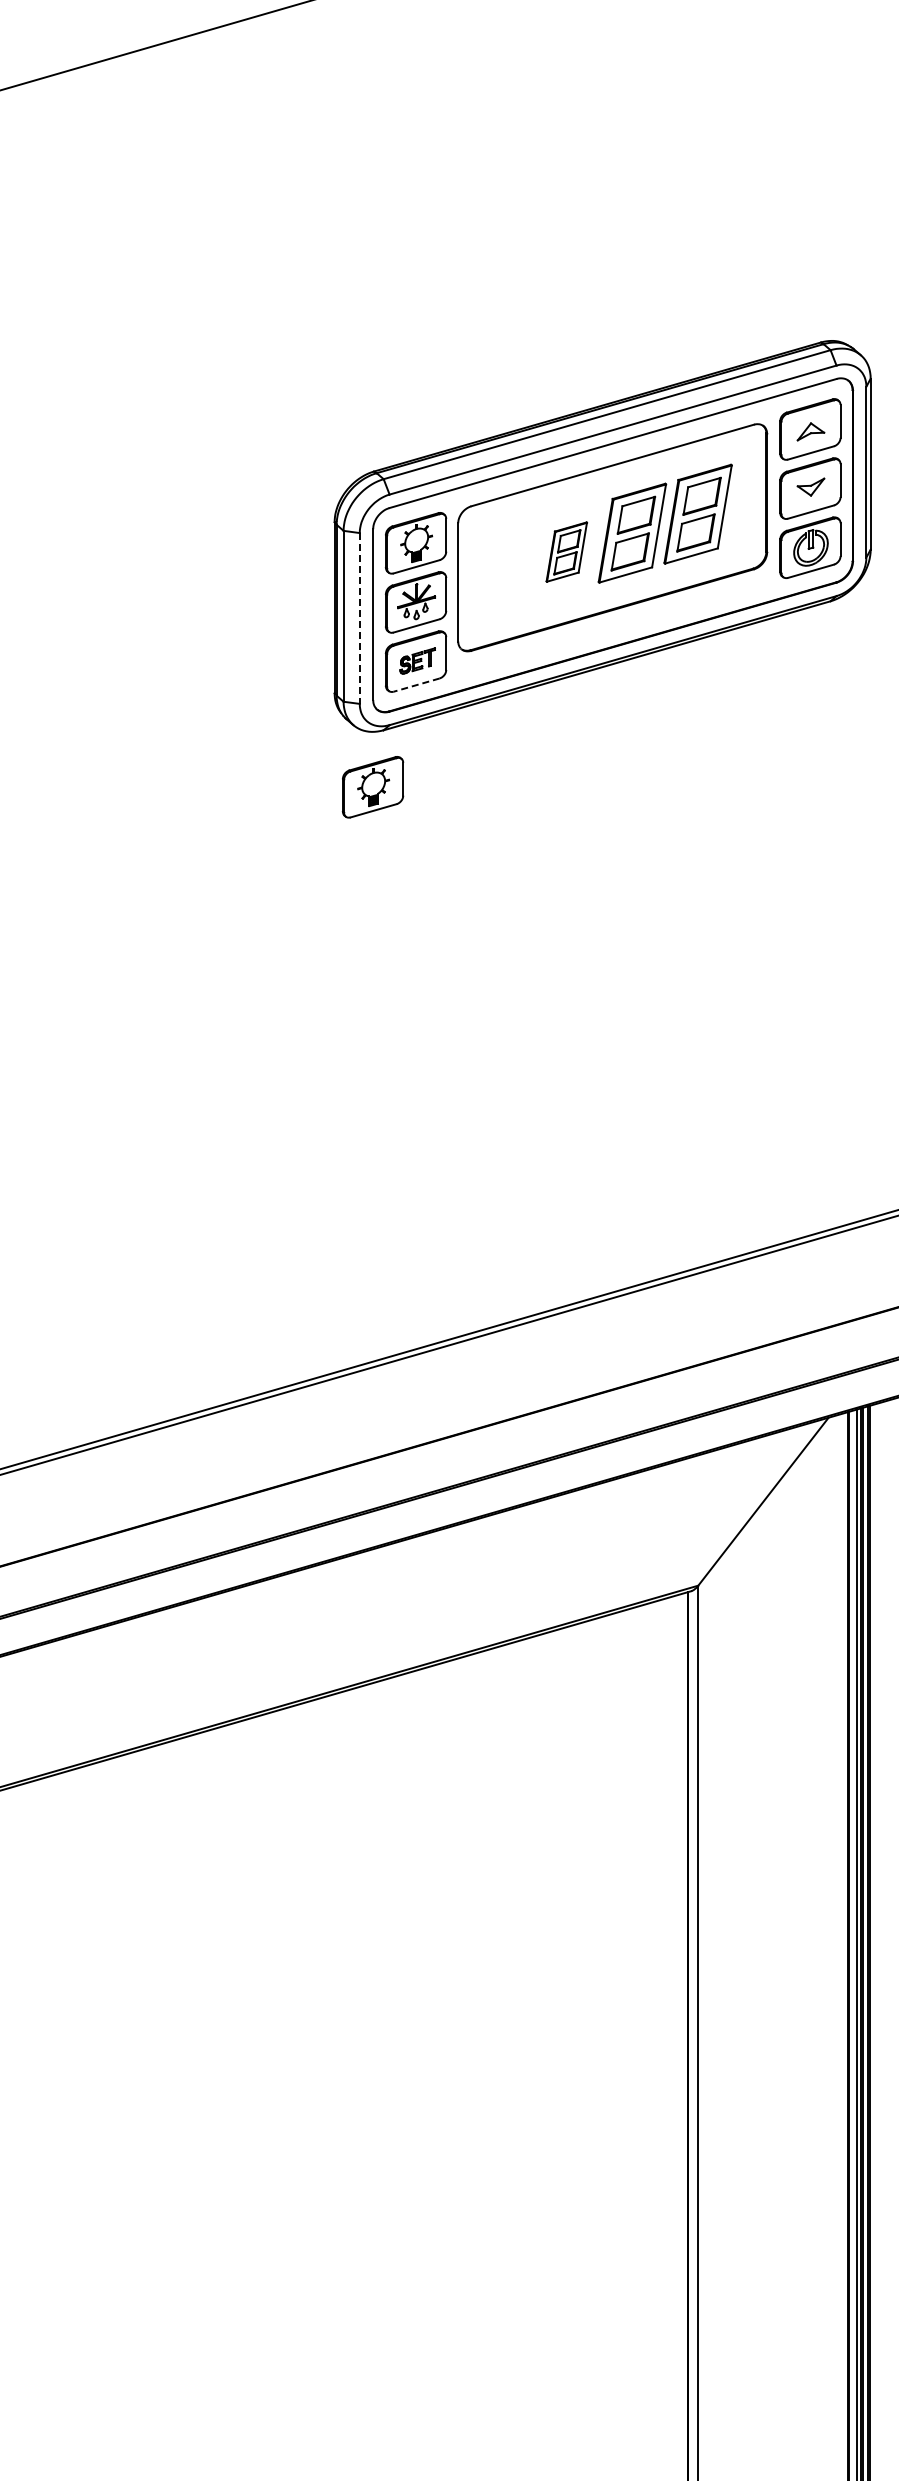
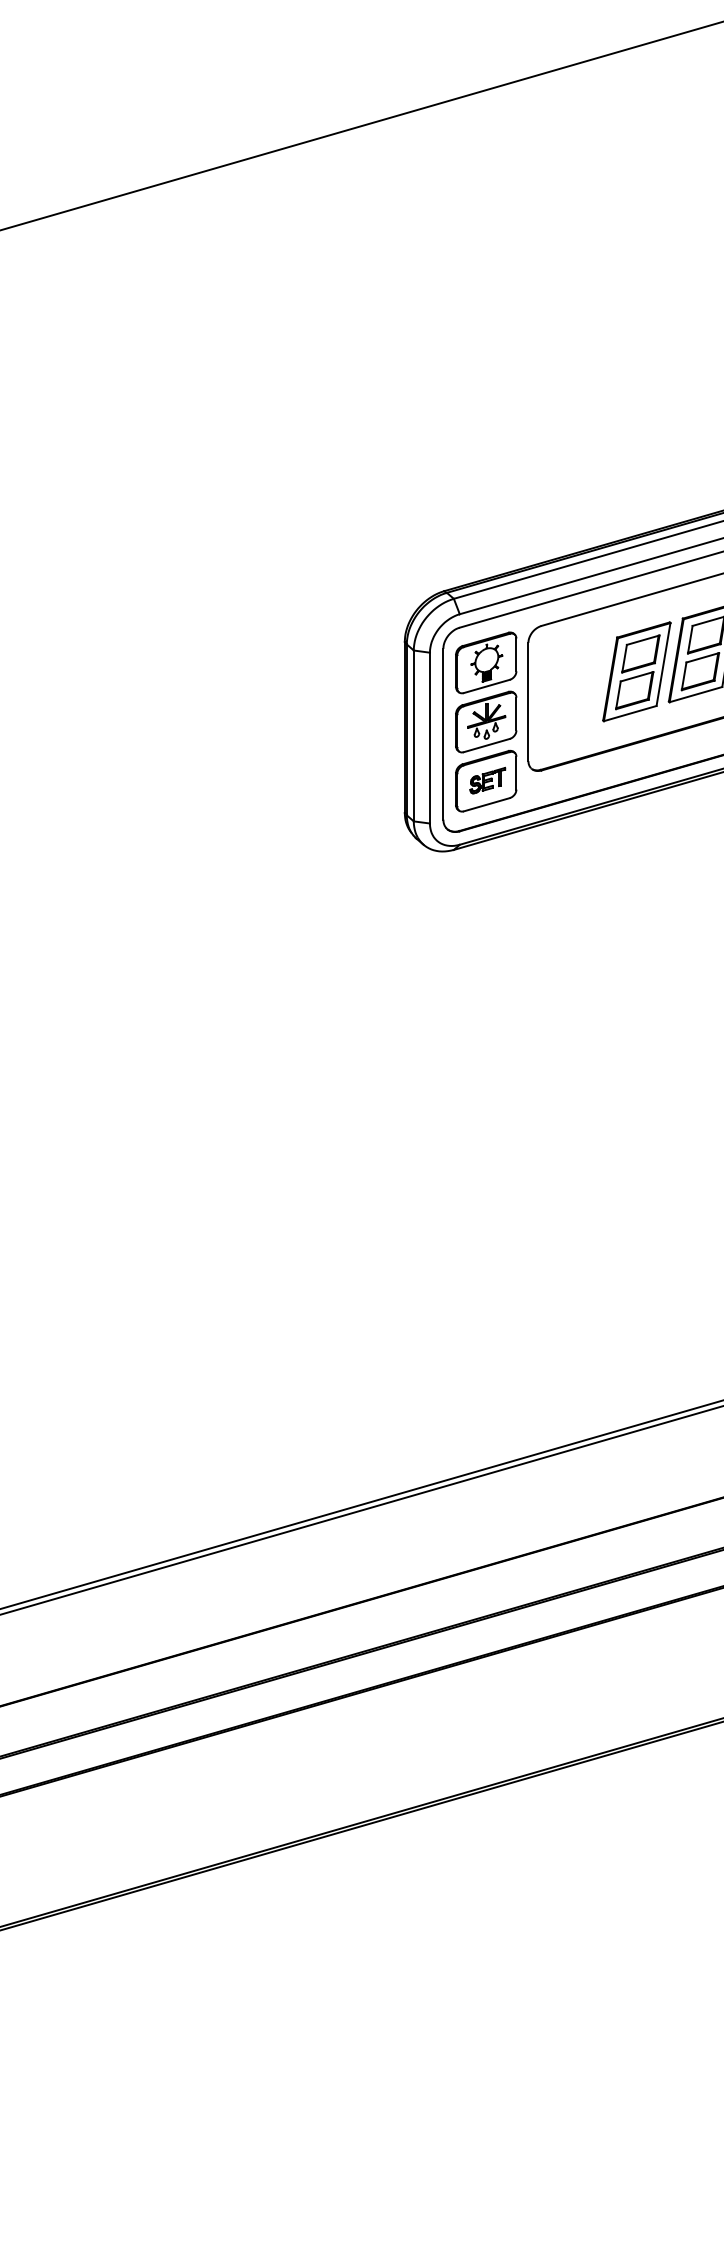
part: (566, 551) -> (636, 671), size x1.67
line: (359, 618) -> (429, 738), dashed -> solid
line: (416, 685) -> (486, 805), dashed -> solid
part: (372, 787) -> (442, 907), removed

